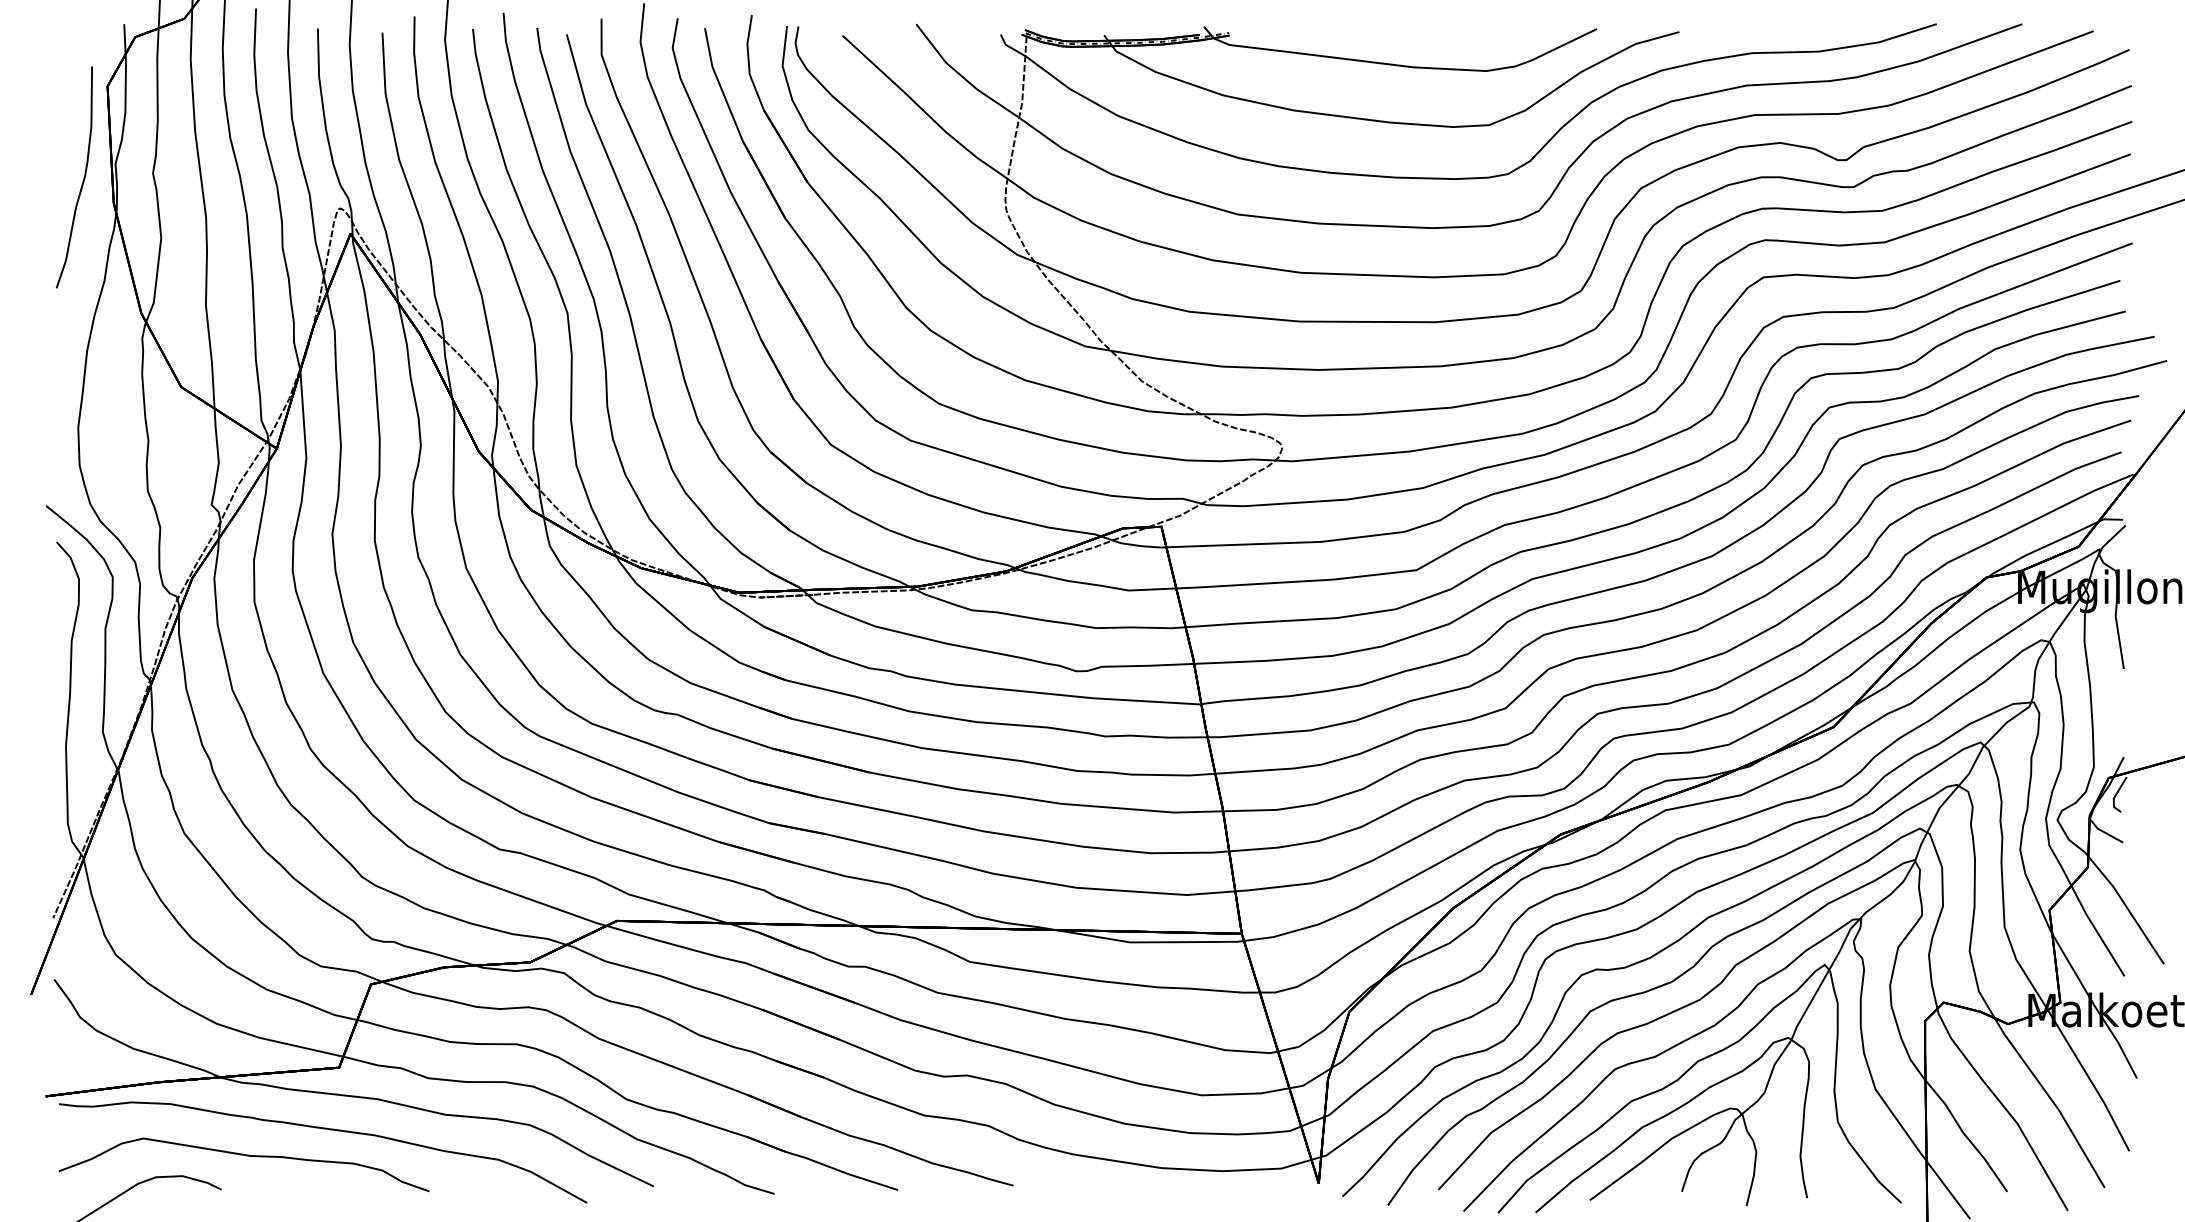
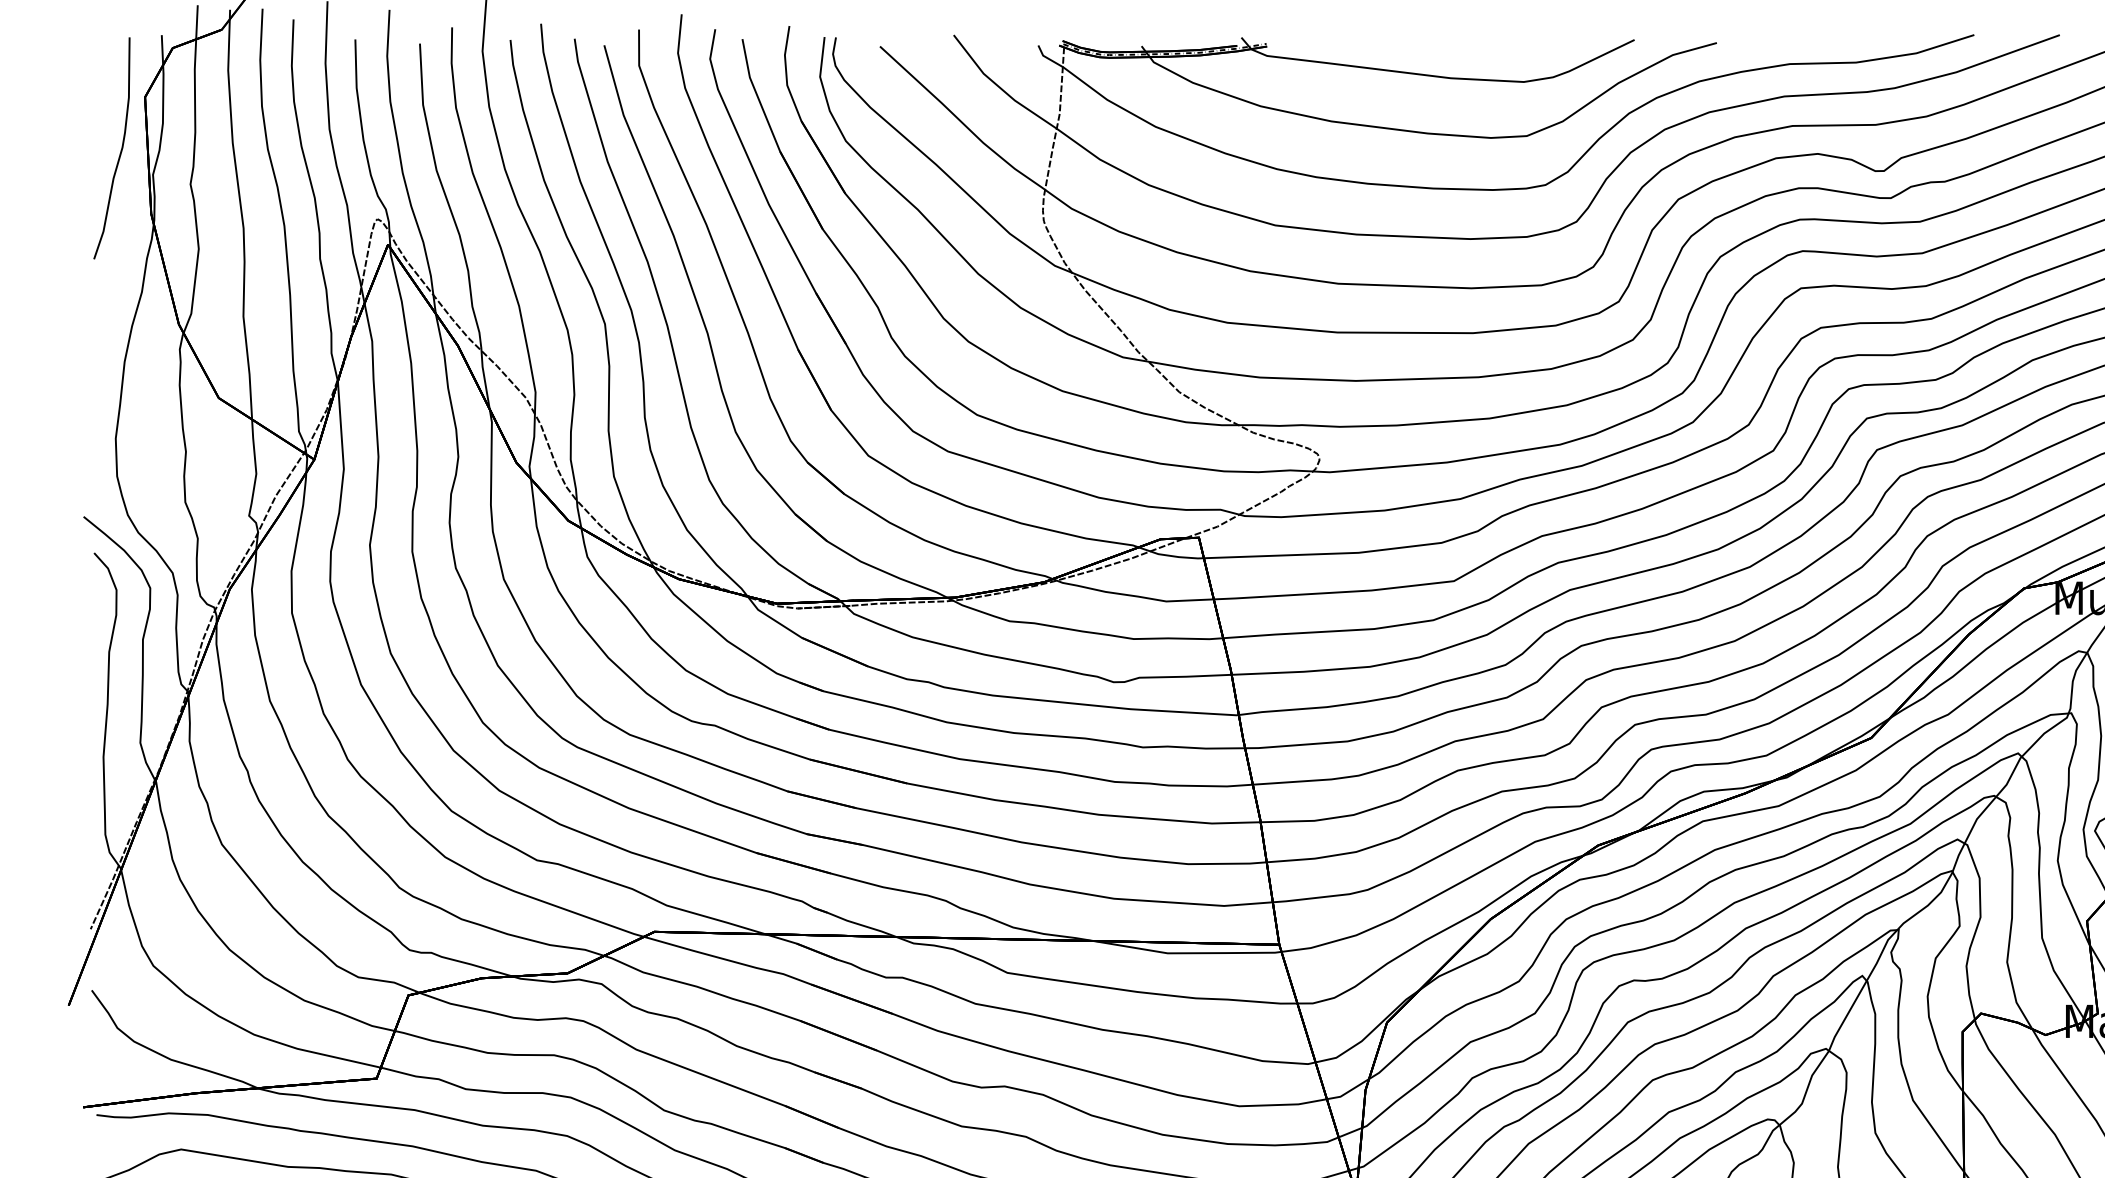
curve: (82, 180) -> (120, 151), moved

